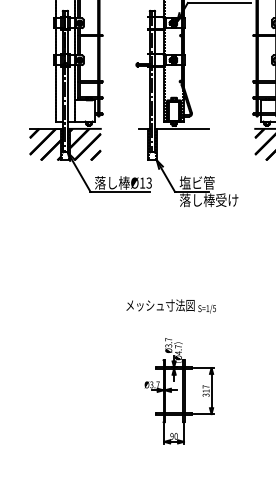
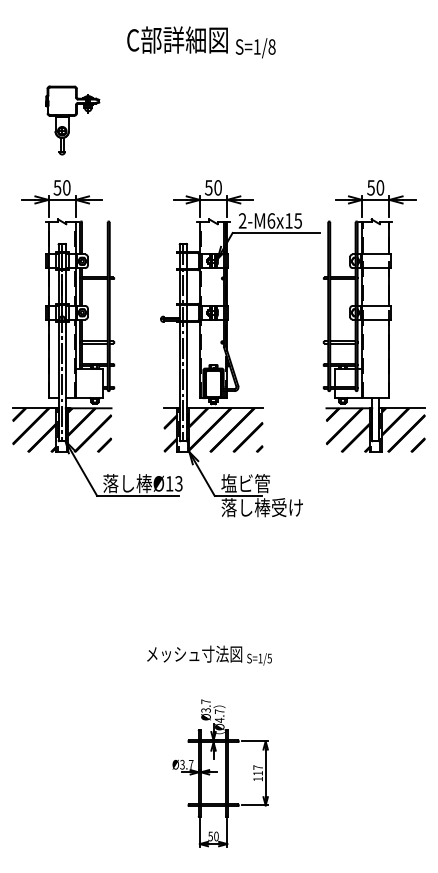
hatch: (174, 144) -> (213, 430), added
text: (205, 394) -> (257, 778), 317 -> 117
text: (171, 436) -> (210, 836), 90 -> 50

